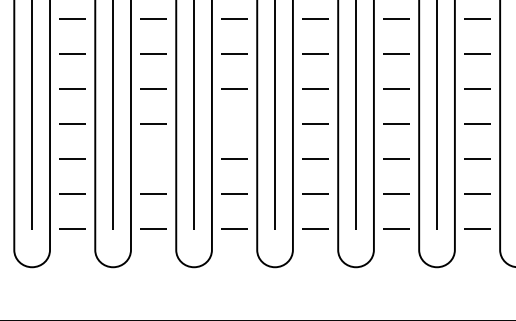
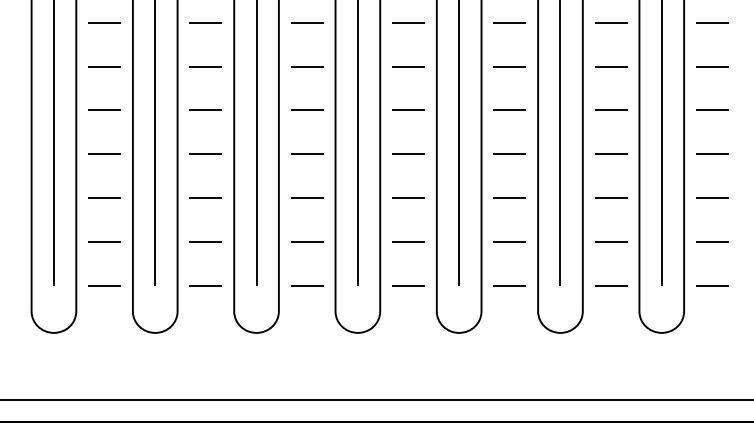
line: (234, 123) -> (307, 153), added
line: (153, 159) -> (205, 197), added

